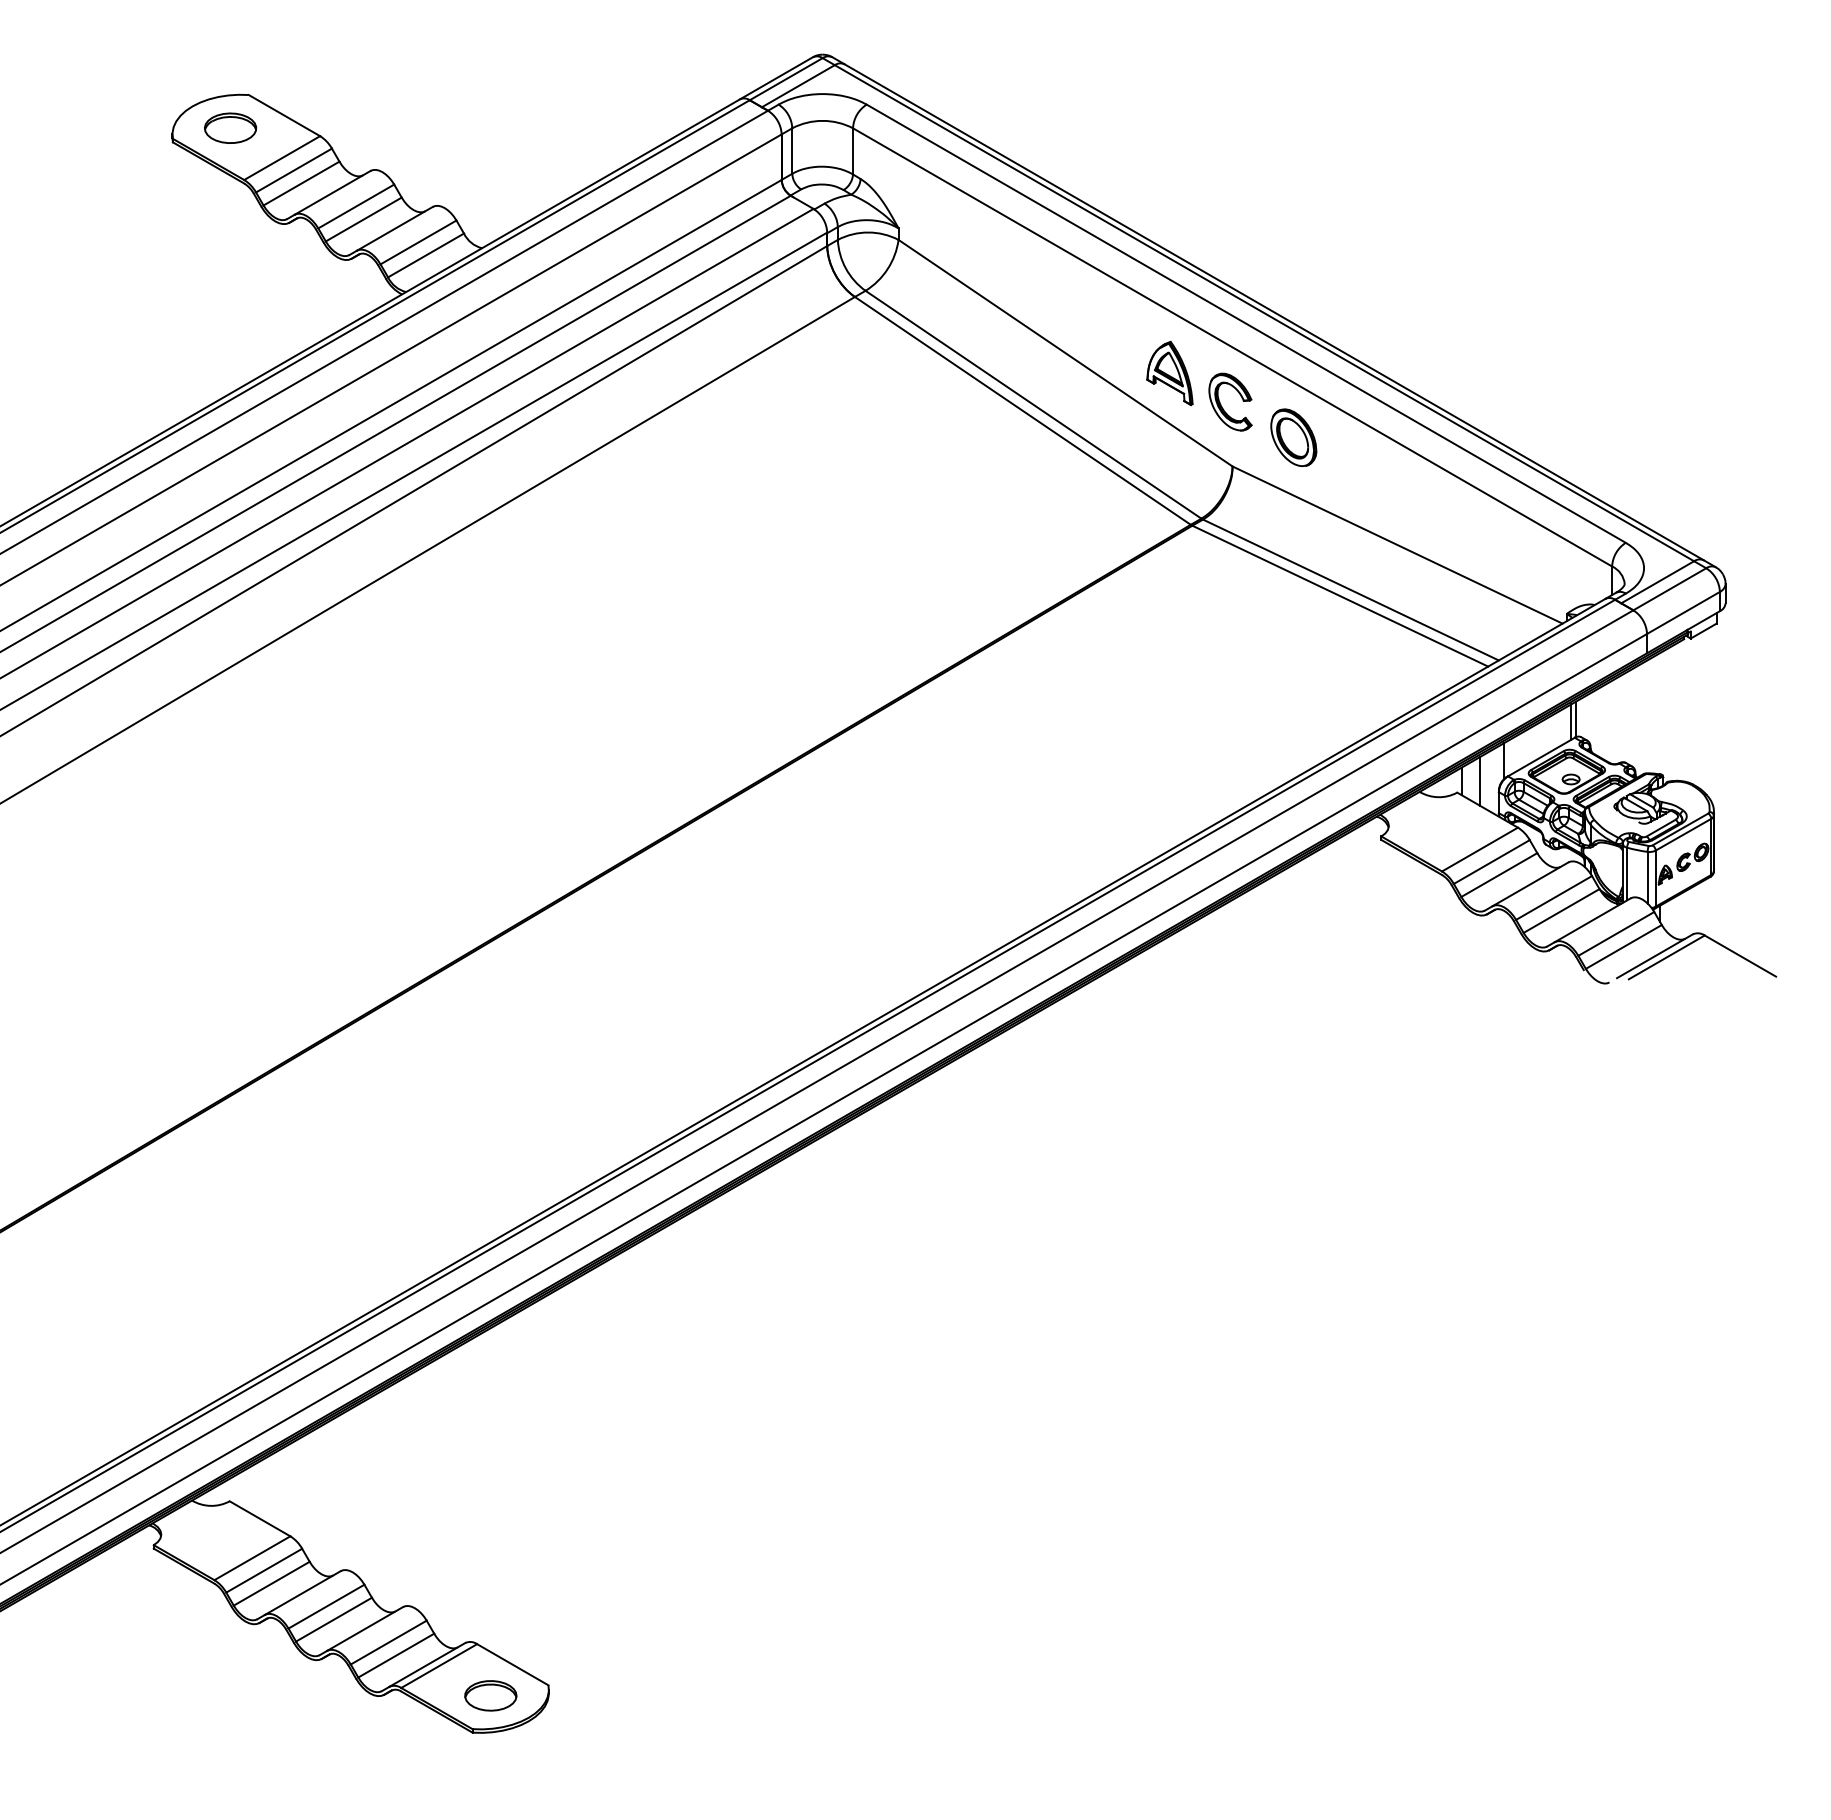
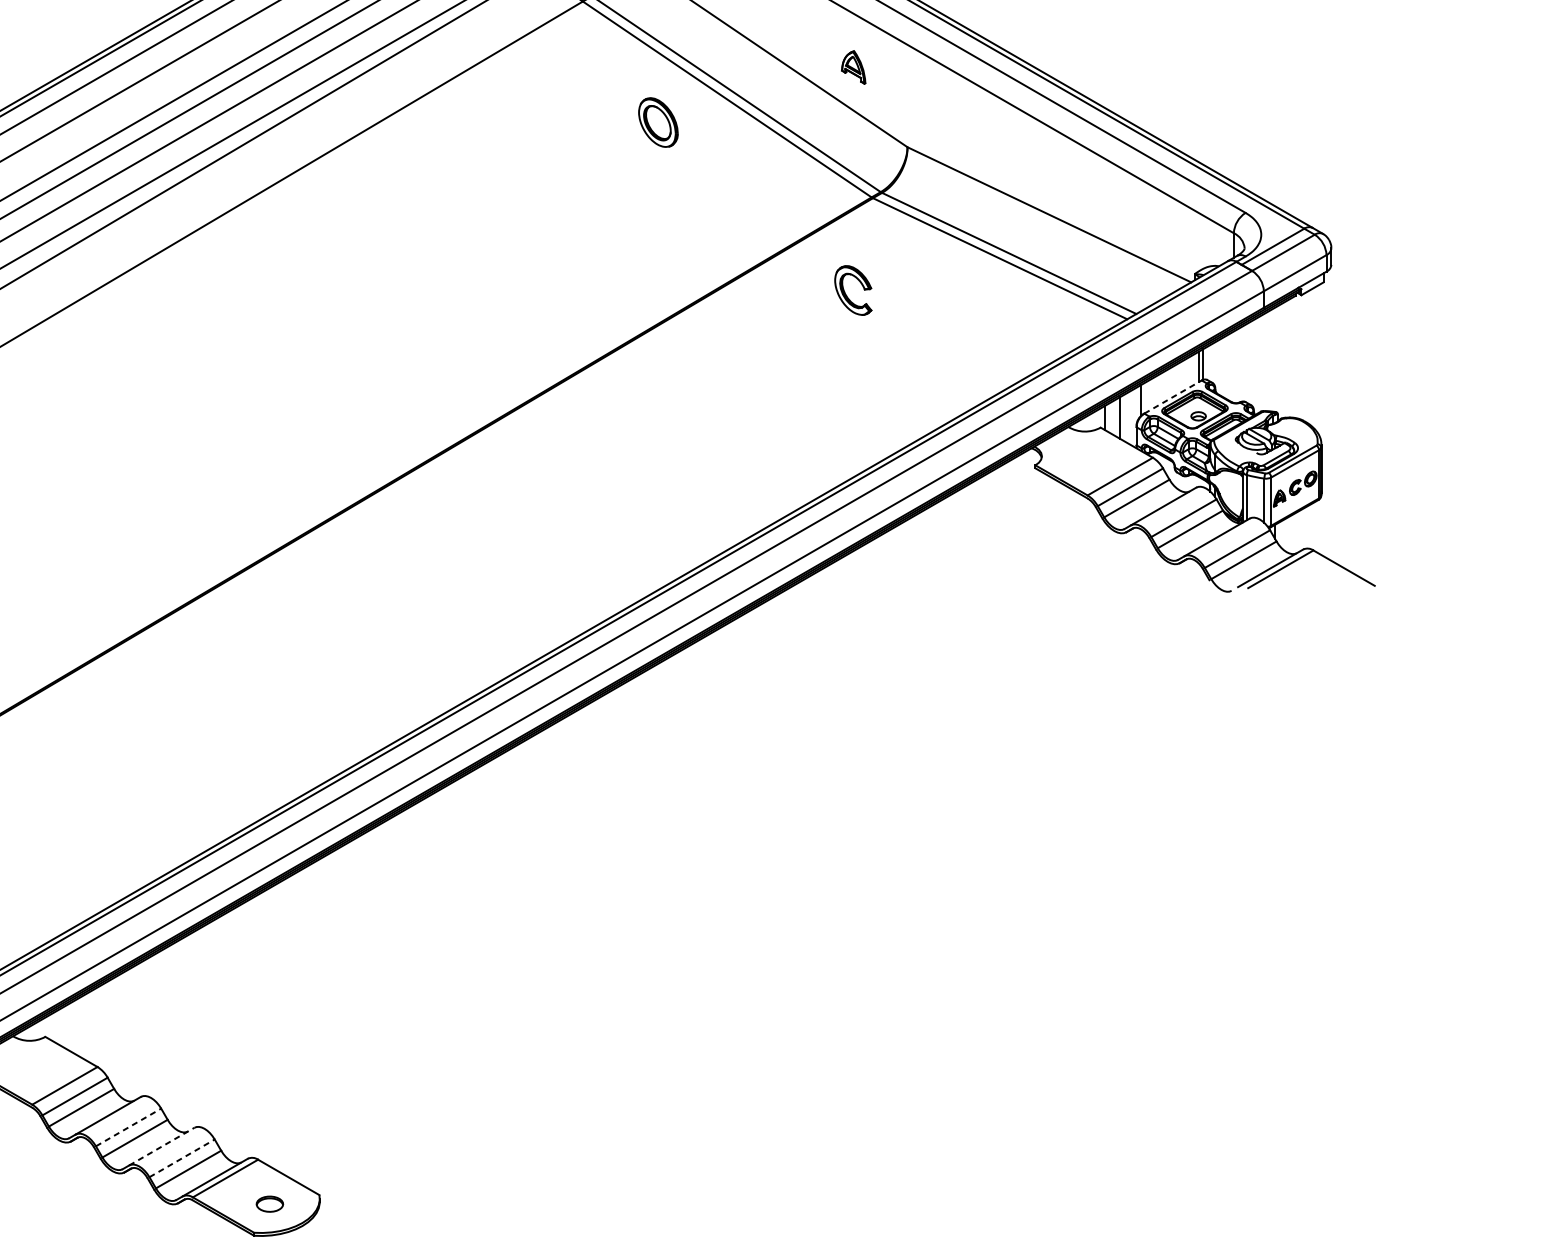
part: (1169, 373) -> (853, 67), size x0.6
part: (1222, 406) -> (846, 294), moved
part: (1293, 437) -> (658, 122), moved
line: (1541, 757) -> (1173, 397), solid -> dashed
line: (326, 1606) -> (128, 1127), solid -> dashed
line: (365, 1628) -> (162, 1146), solid -> dashed
line: (388, 1642) -> (181, 1158), solid -> dashed
part: (490, 1695) -> (269, 1203), size x0.6

